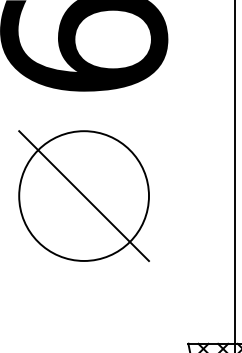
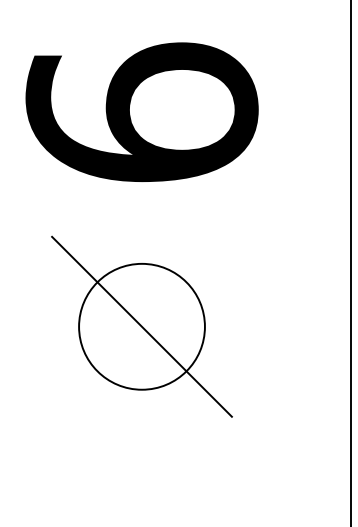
circle: (83, 195) -> (141, 326), size x0.7

